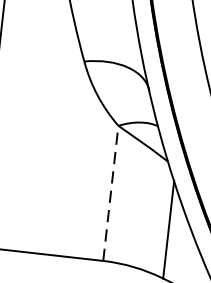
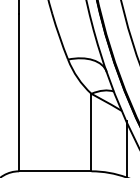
line: (110, 193) -> (91, 132), dashed -> solid

